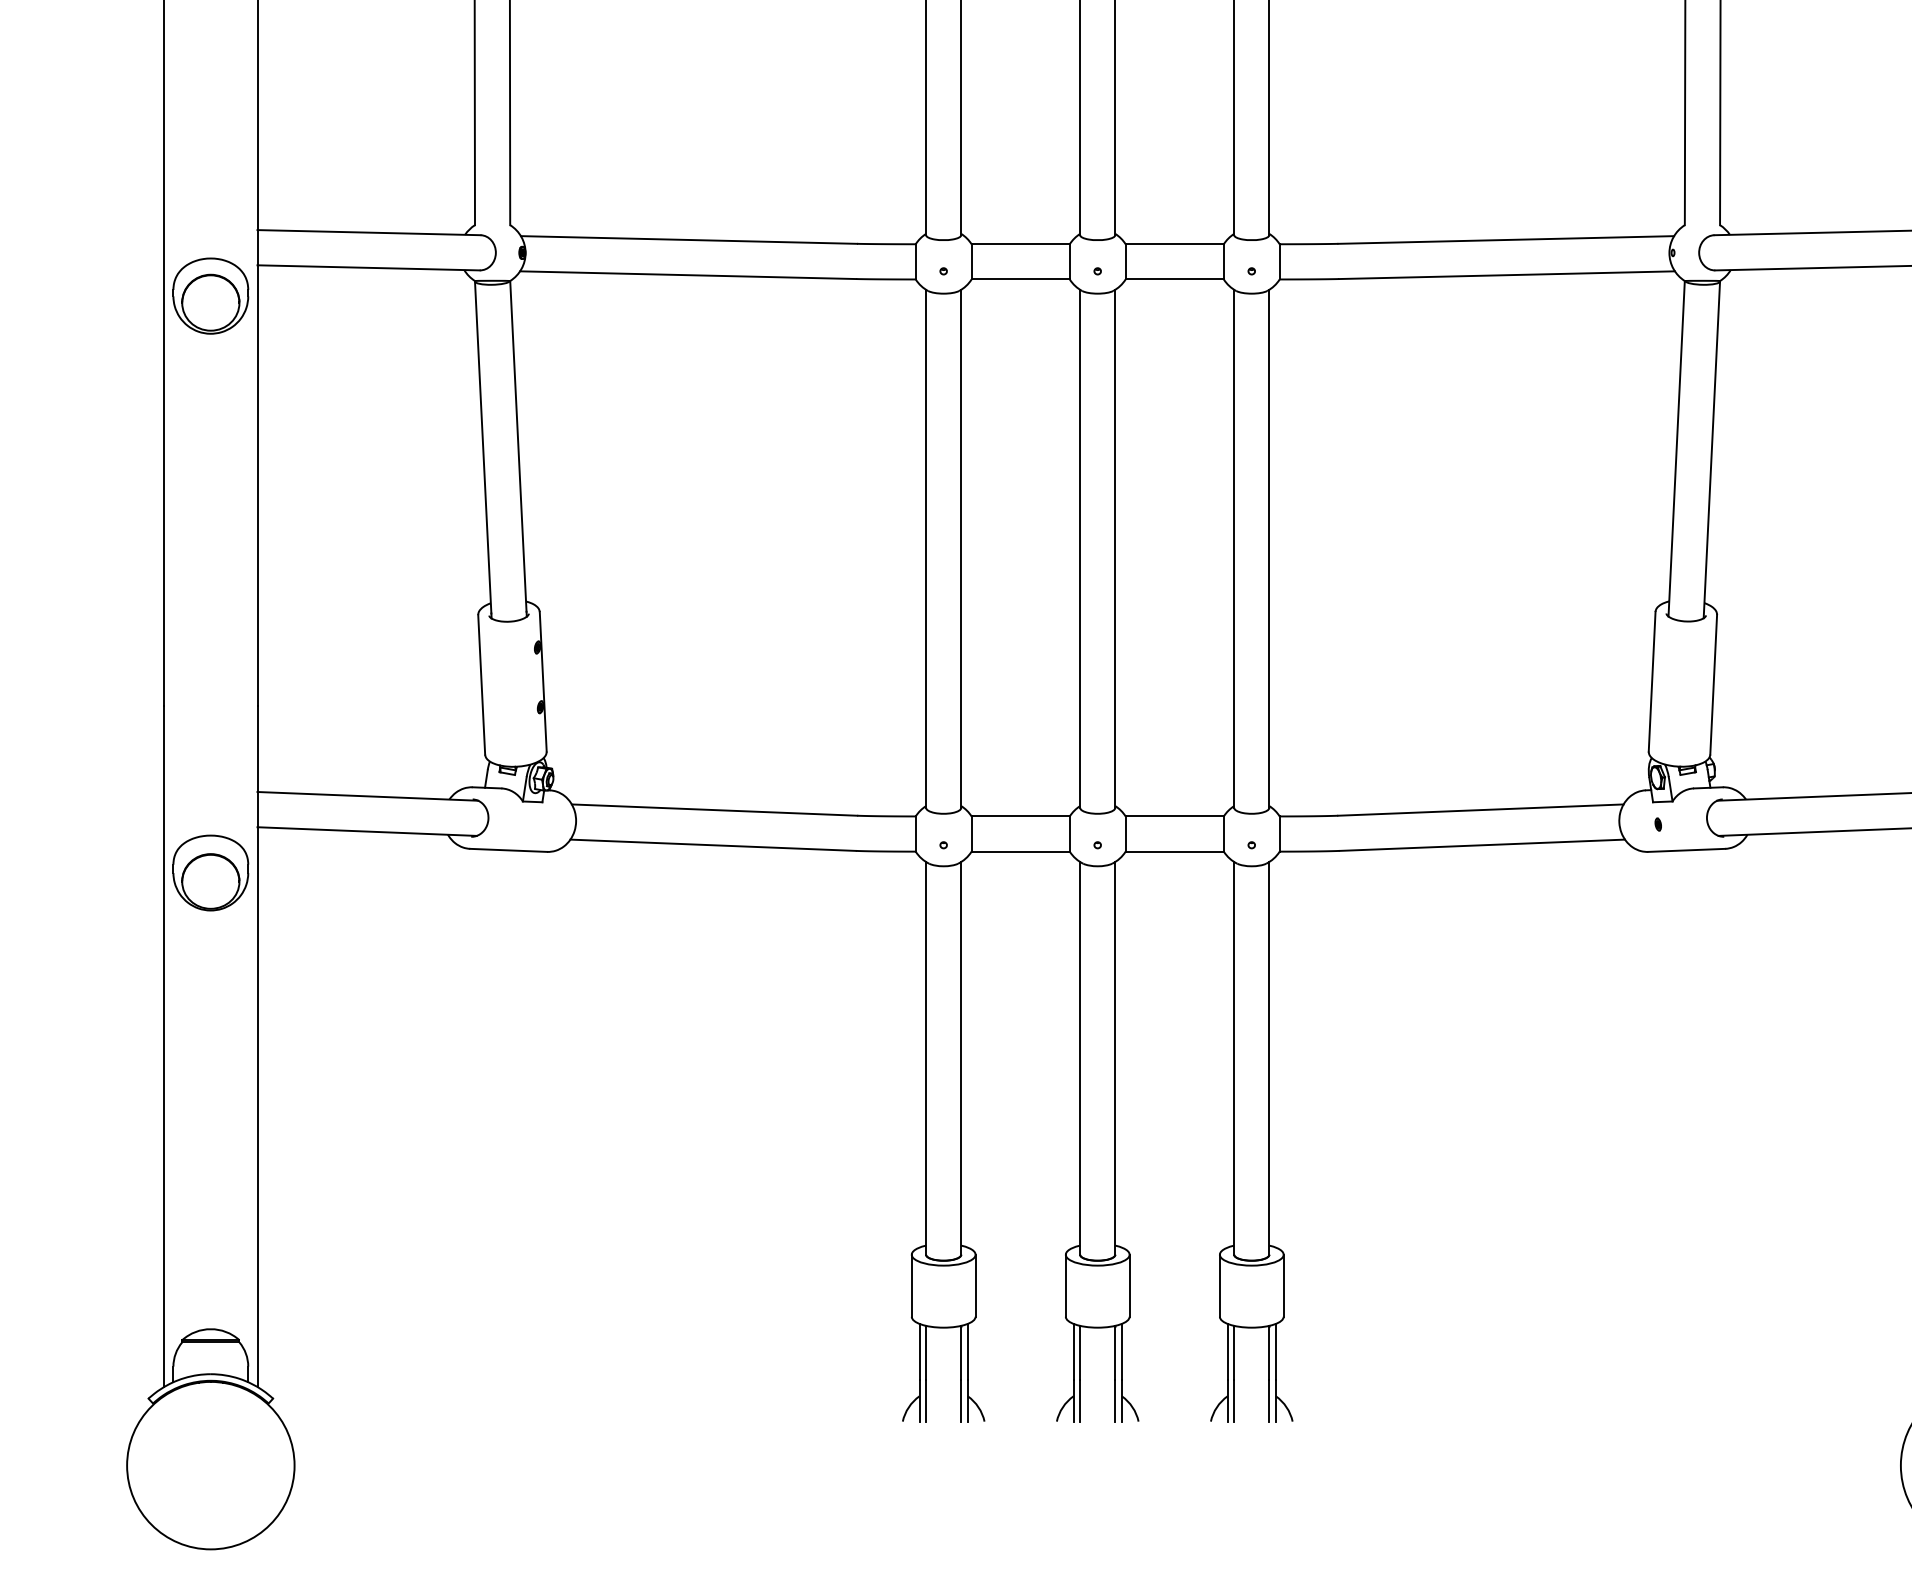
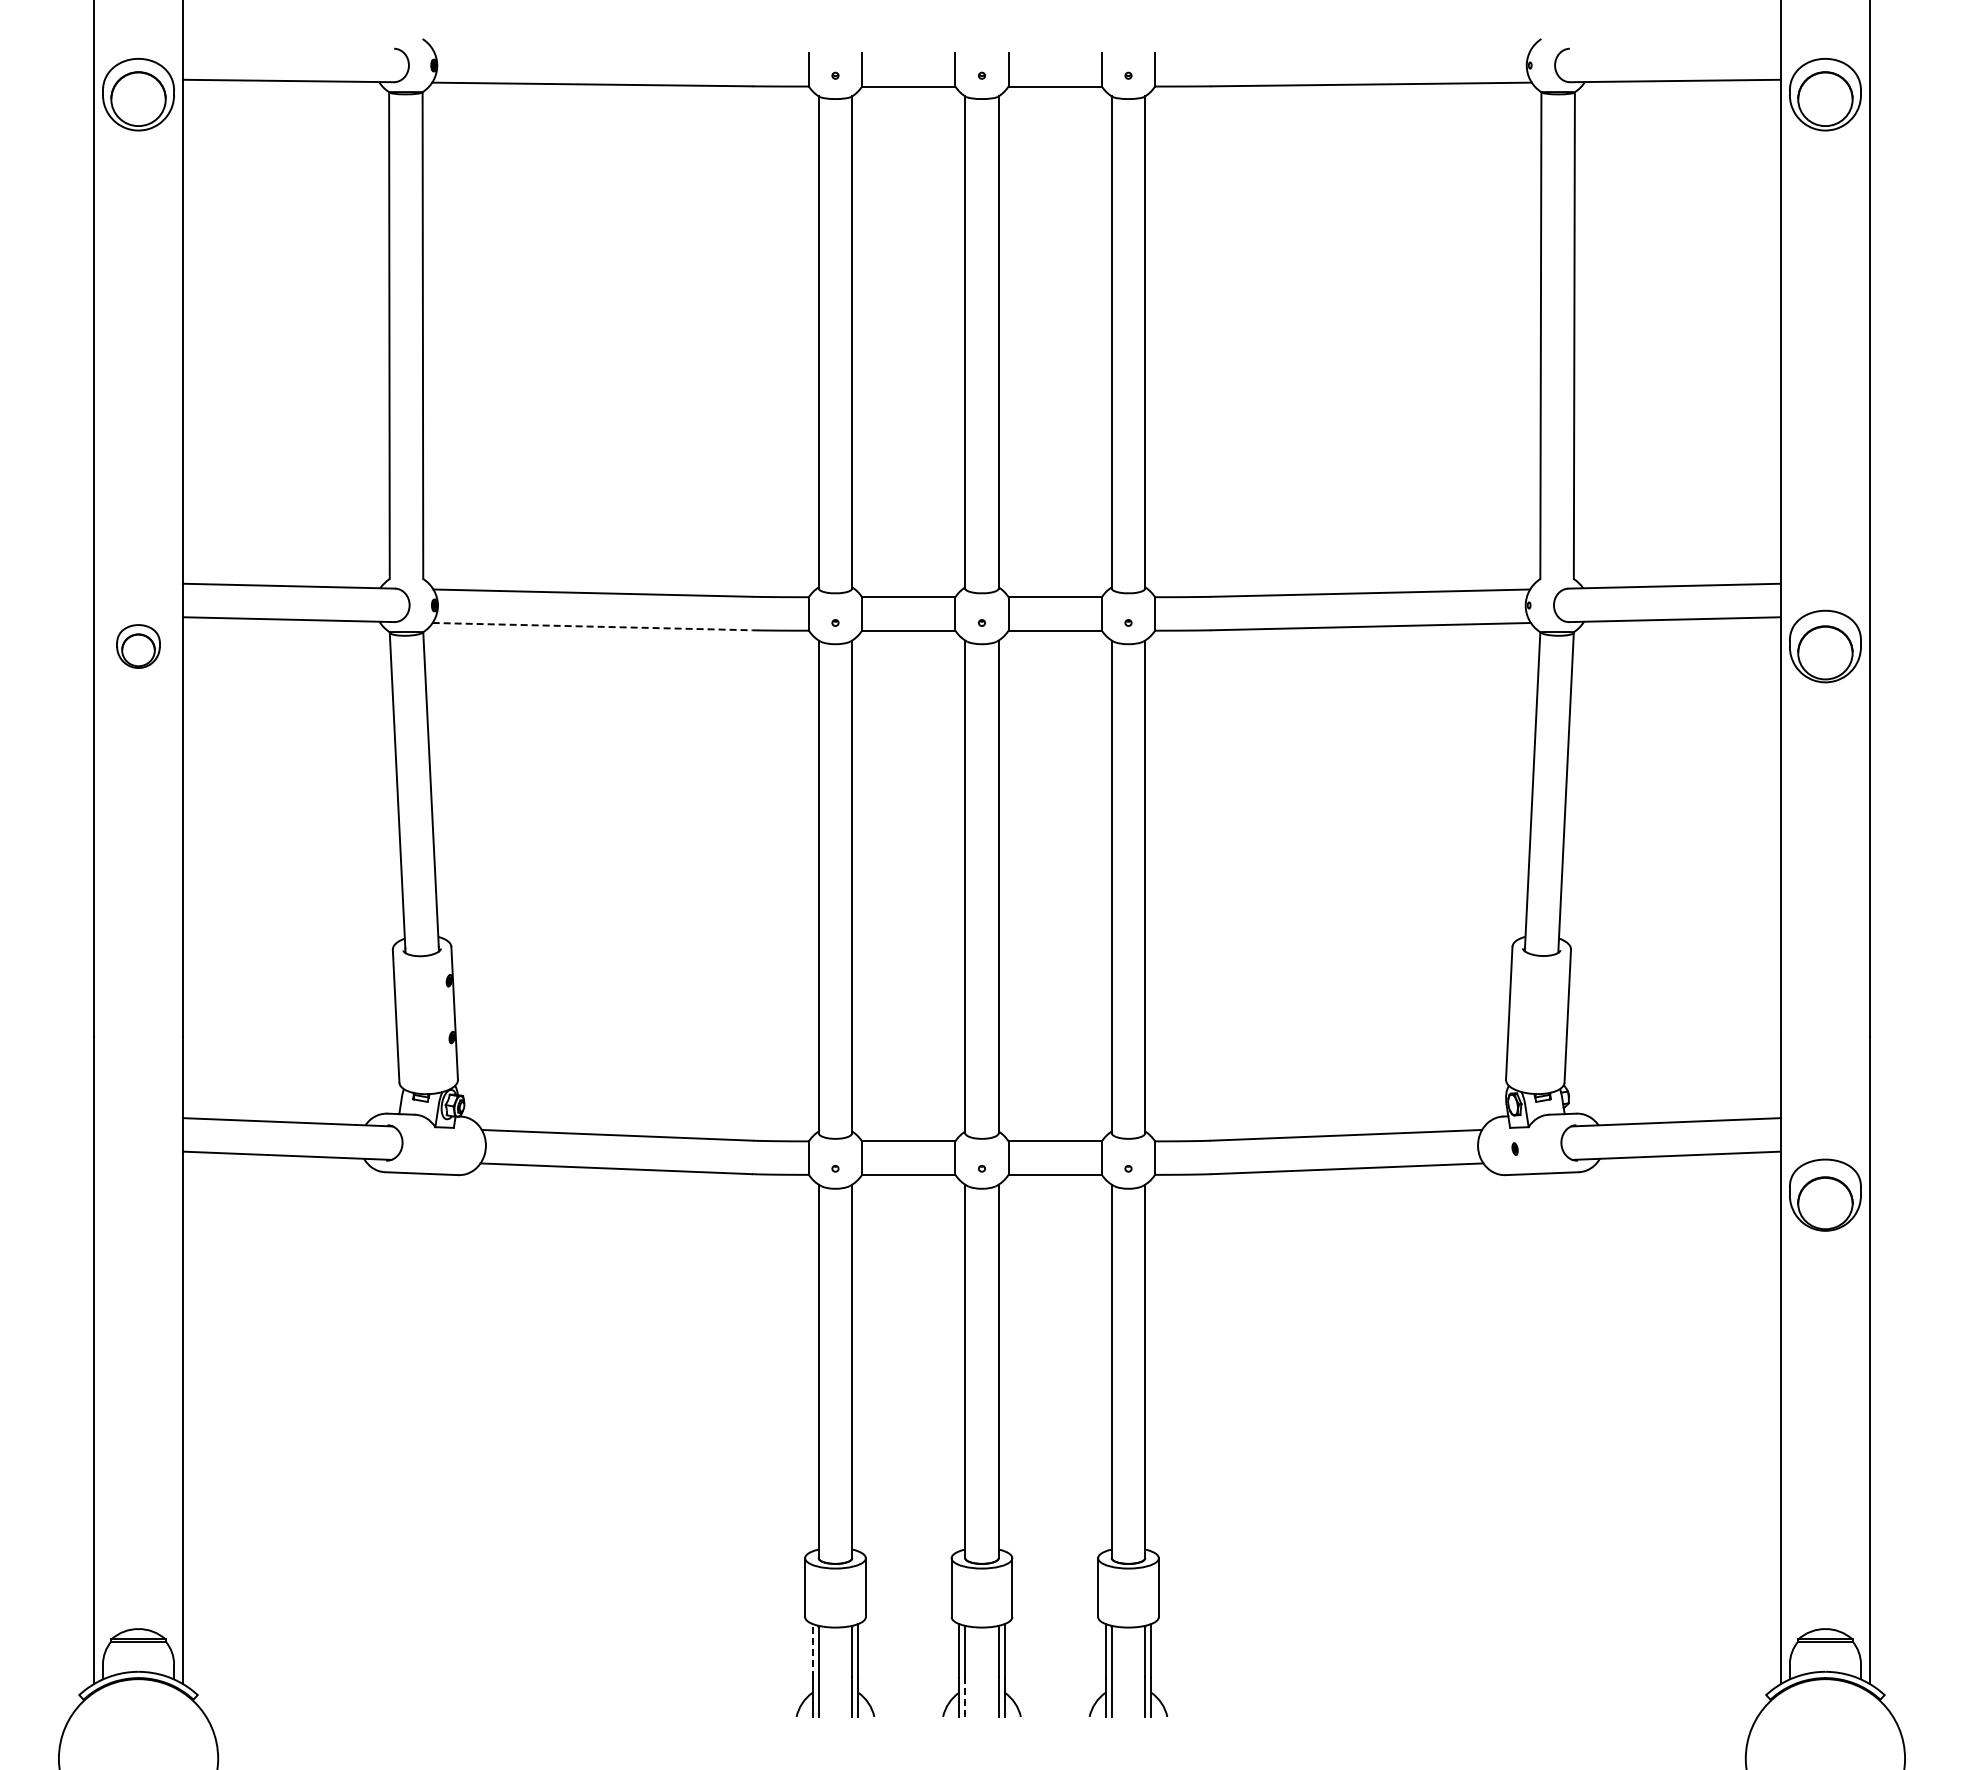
line: (688, 275) -> (592, 626), solid -> dashed
part: (210, 296) -> (138, 646), size x0.6
part: (210, 872) -> (138, 1194), removed
line: (919, 1351) -> (812, 1650), solid -> dashed
line: (1080, 1401) -> (965, 1697), solid -> dashed

